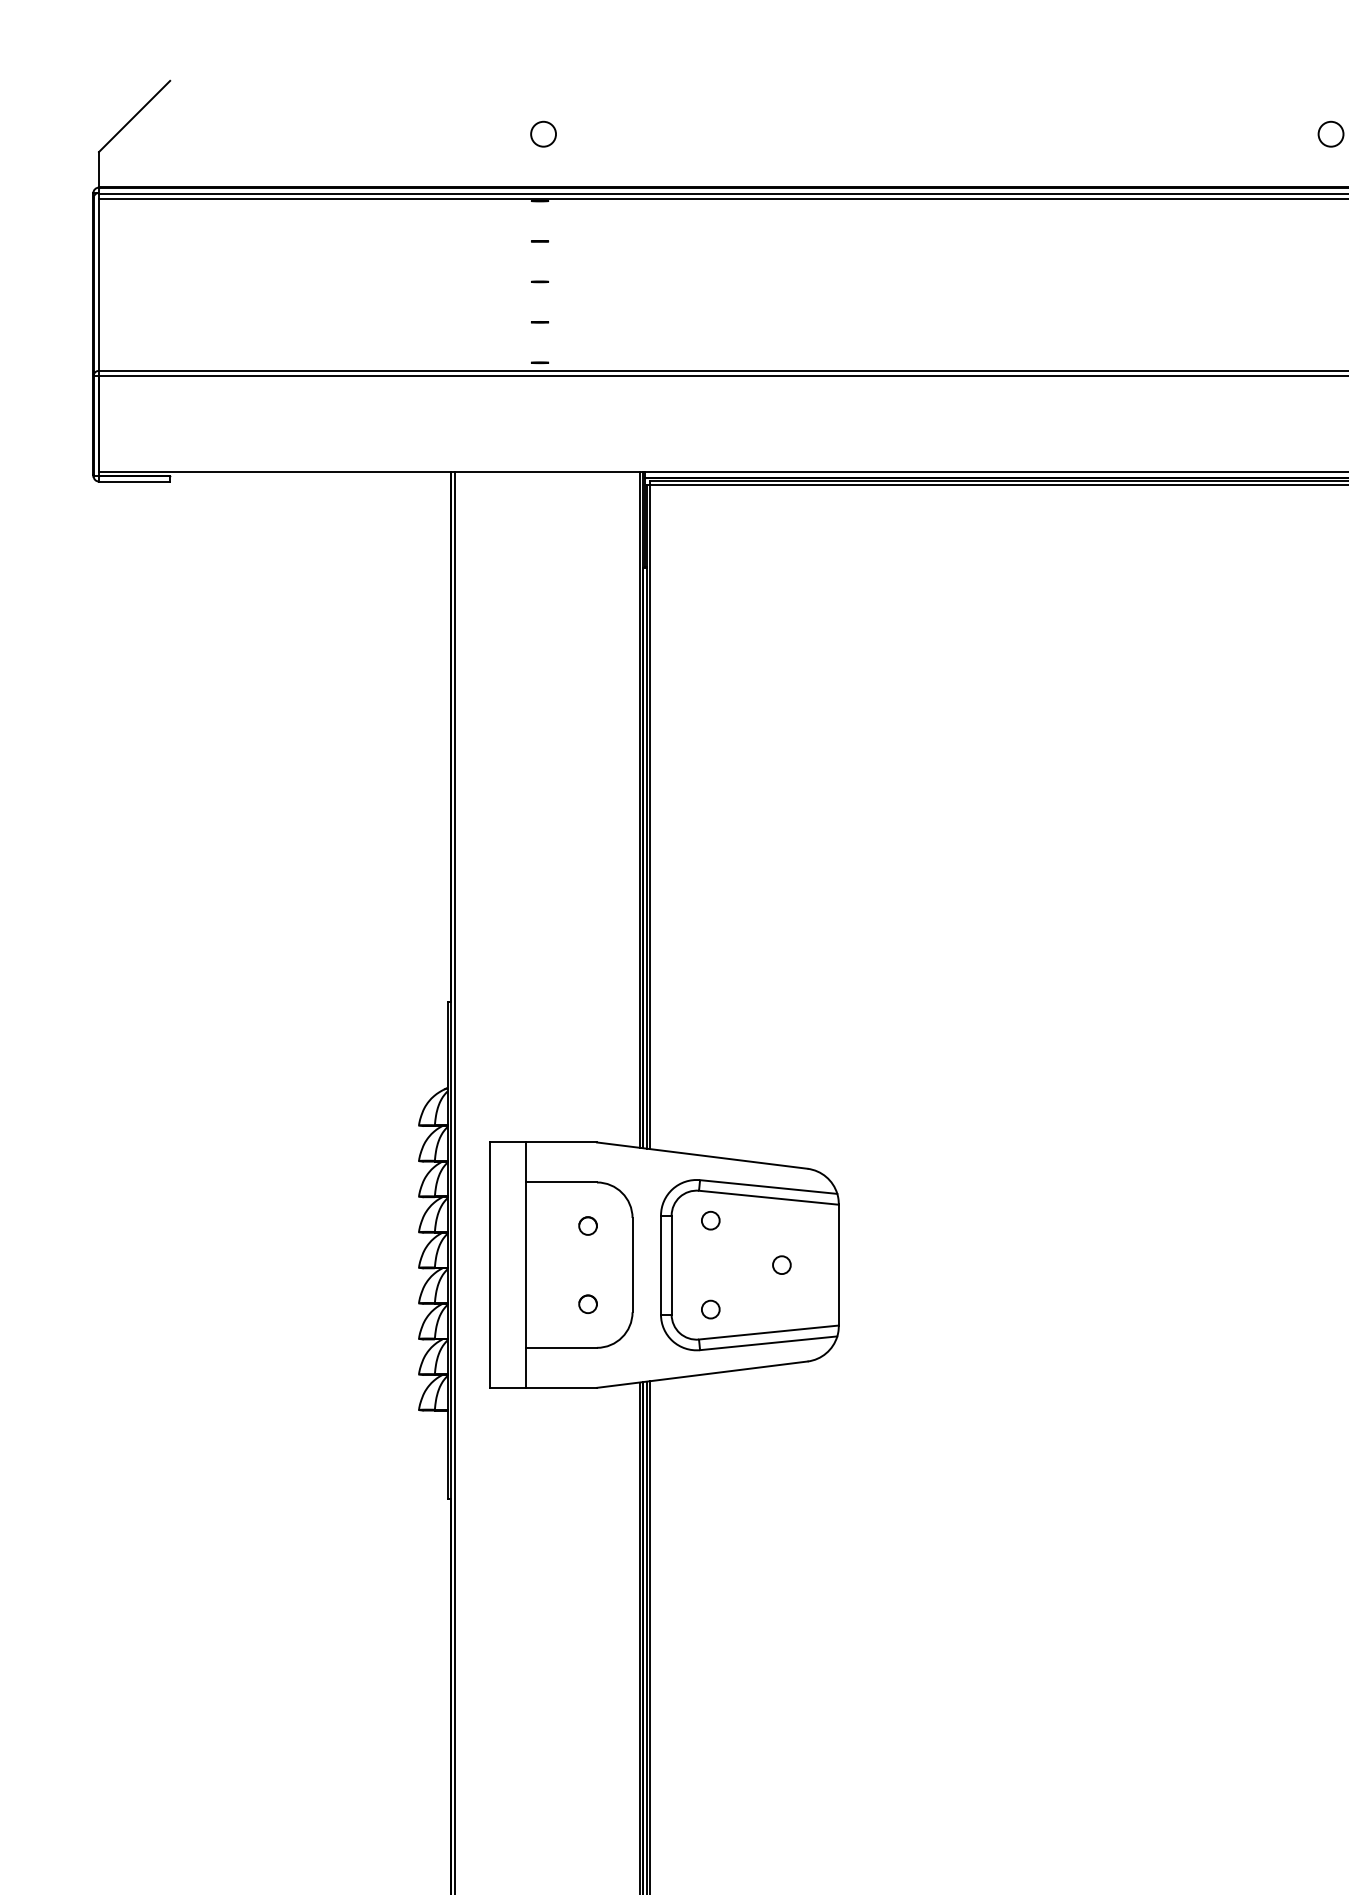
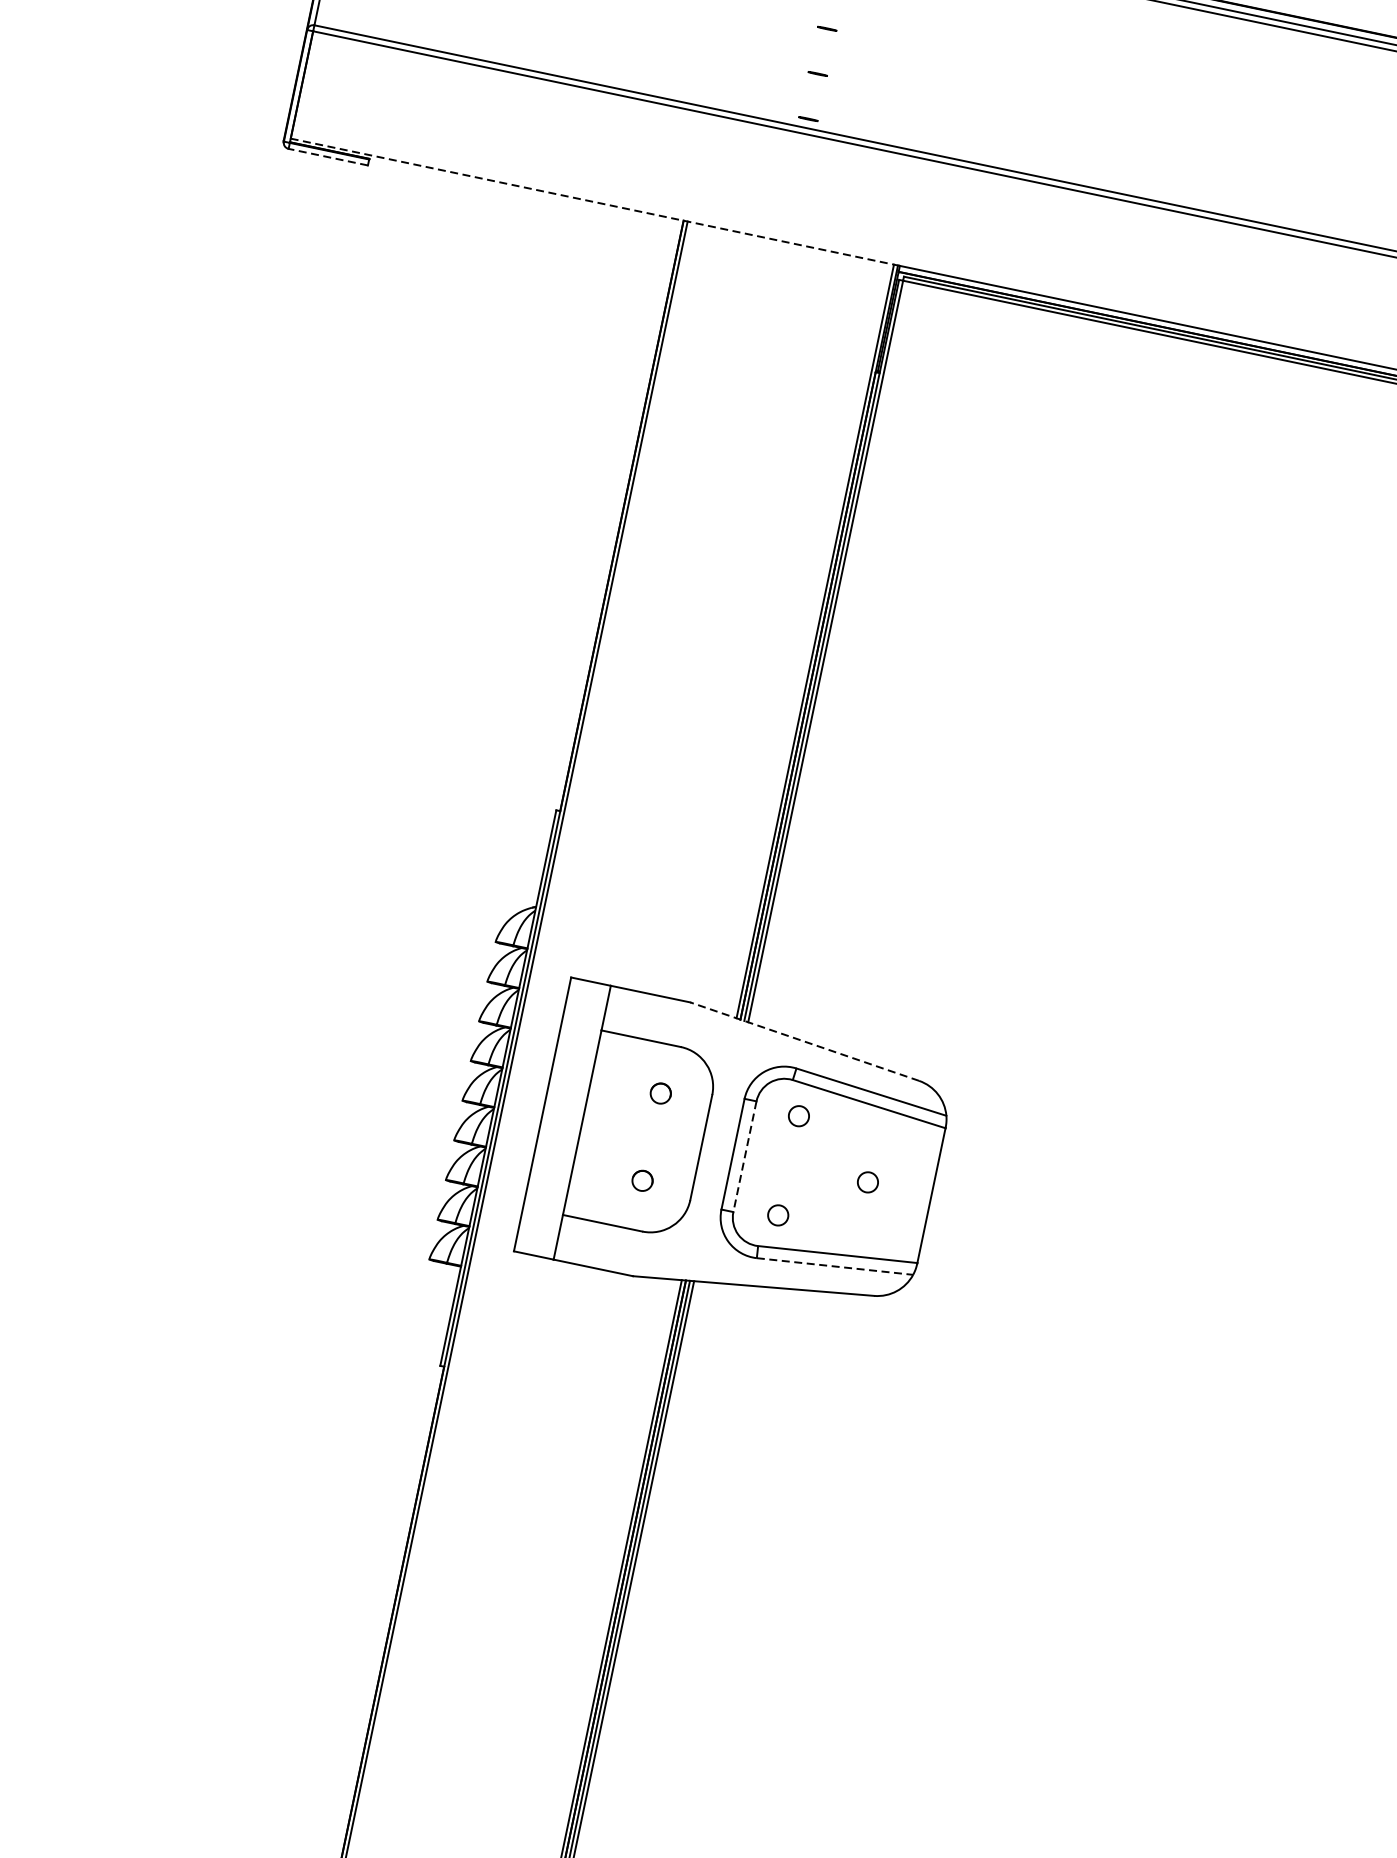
line: (371, 472) -> (594, 202), solid -> dashed
line: (134, 481) -> (328, 157), solid -> dashed
line: (701, 1155) -> (803, 1041), solid -> dashed
line: (671, 1265) -> (744, 1157), solid -> dashed
line: (768, 1343) -> (834, 1266), solid -> dashed

